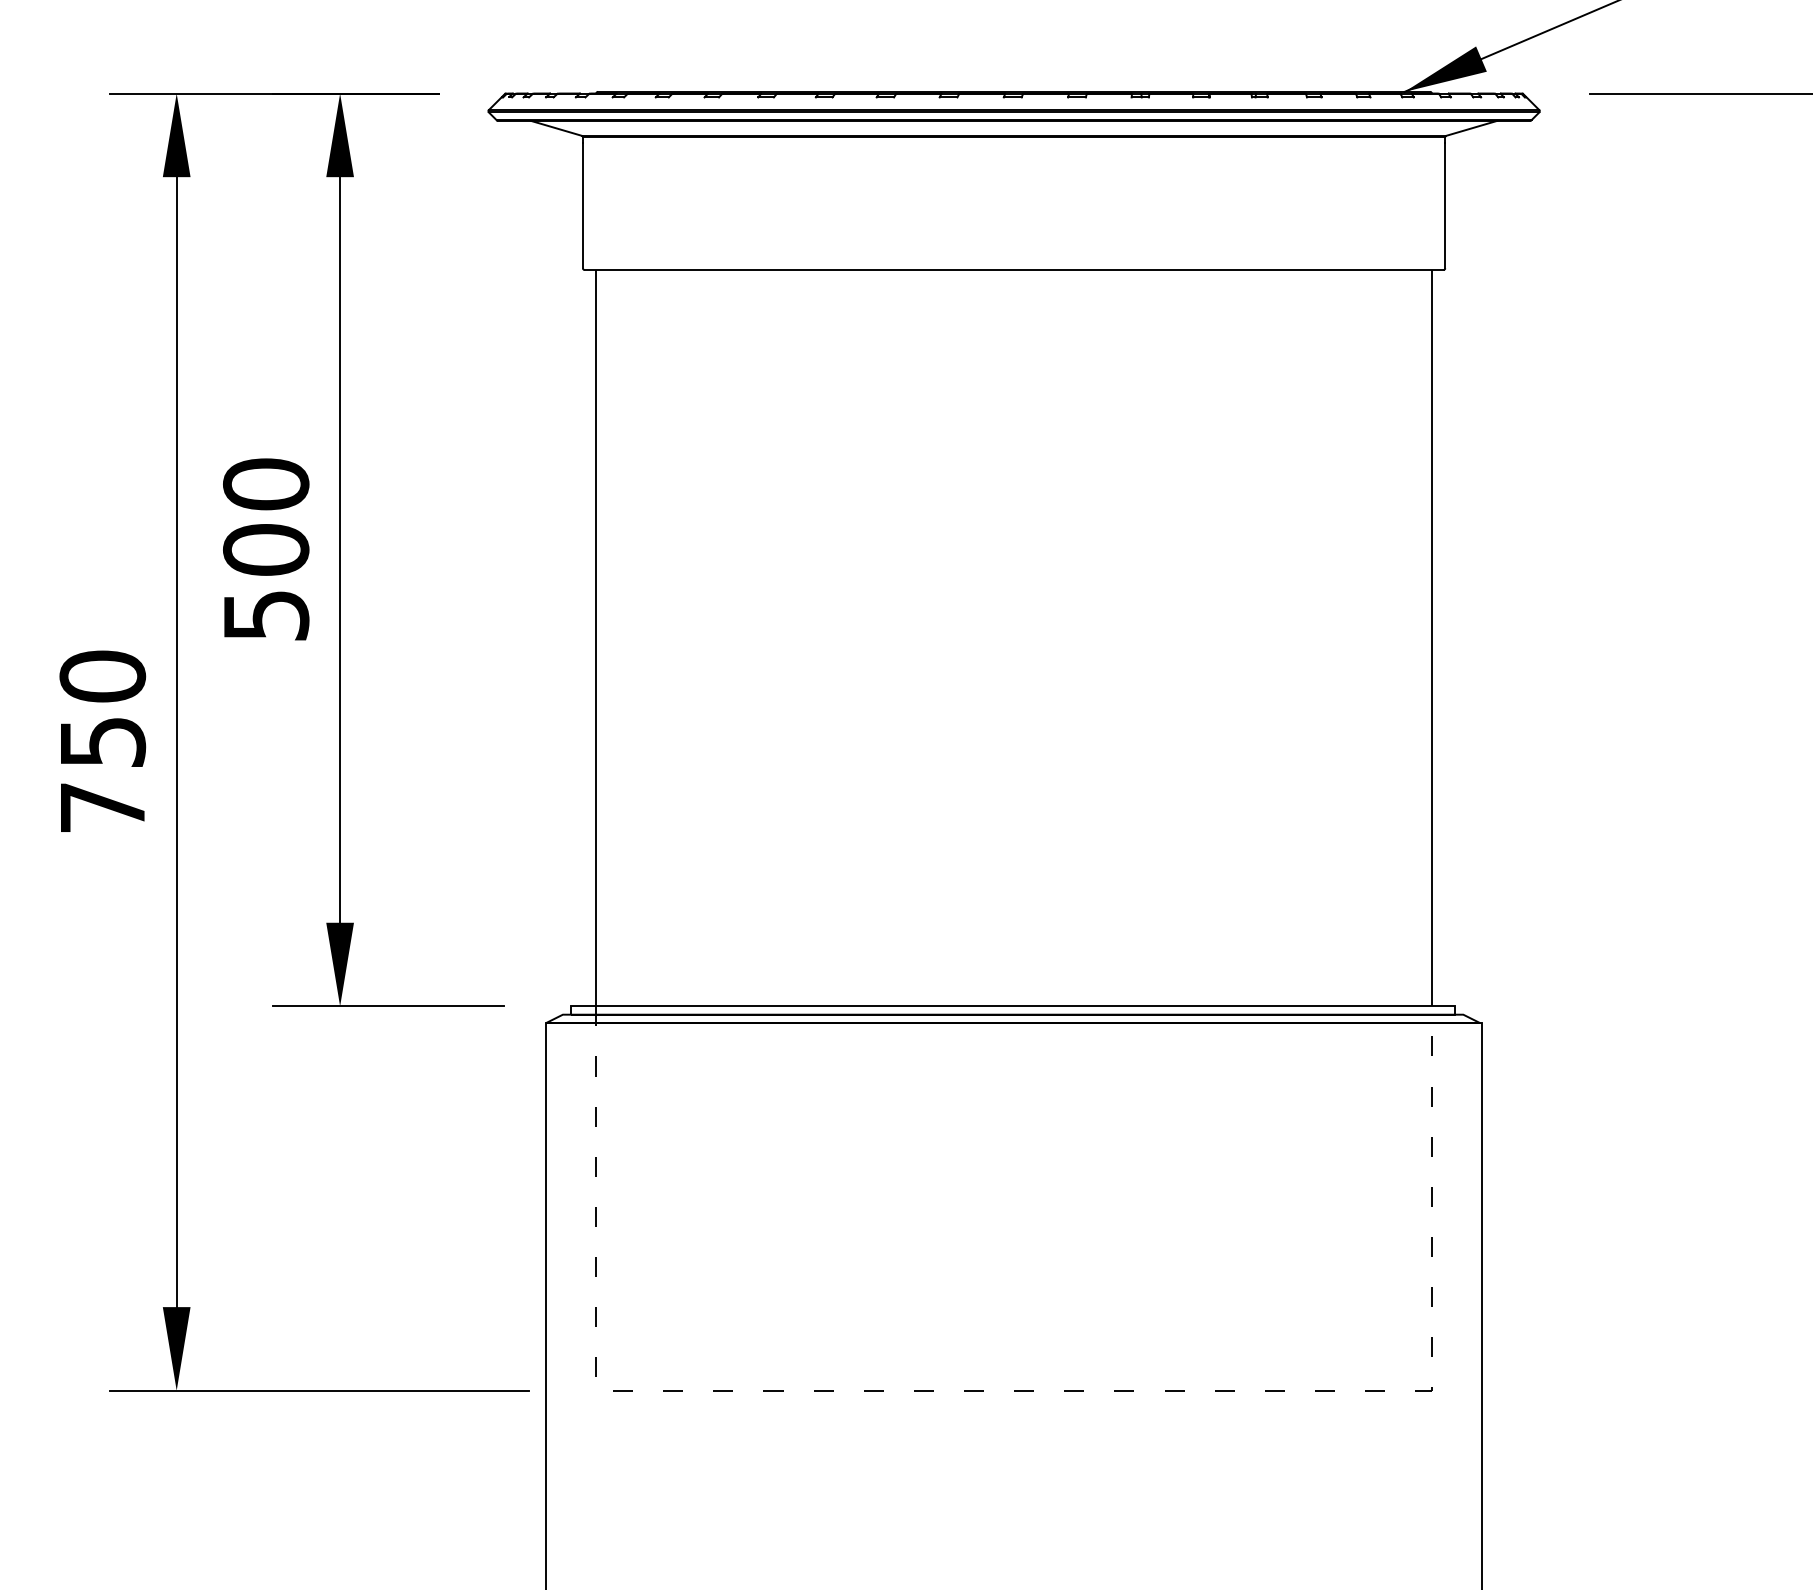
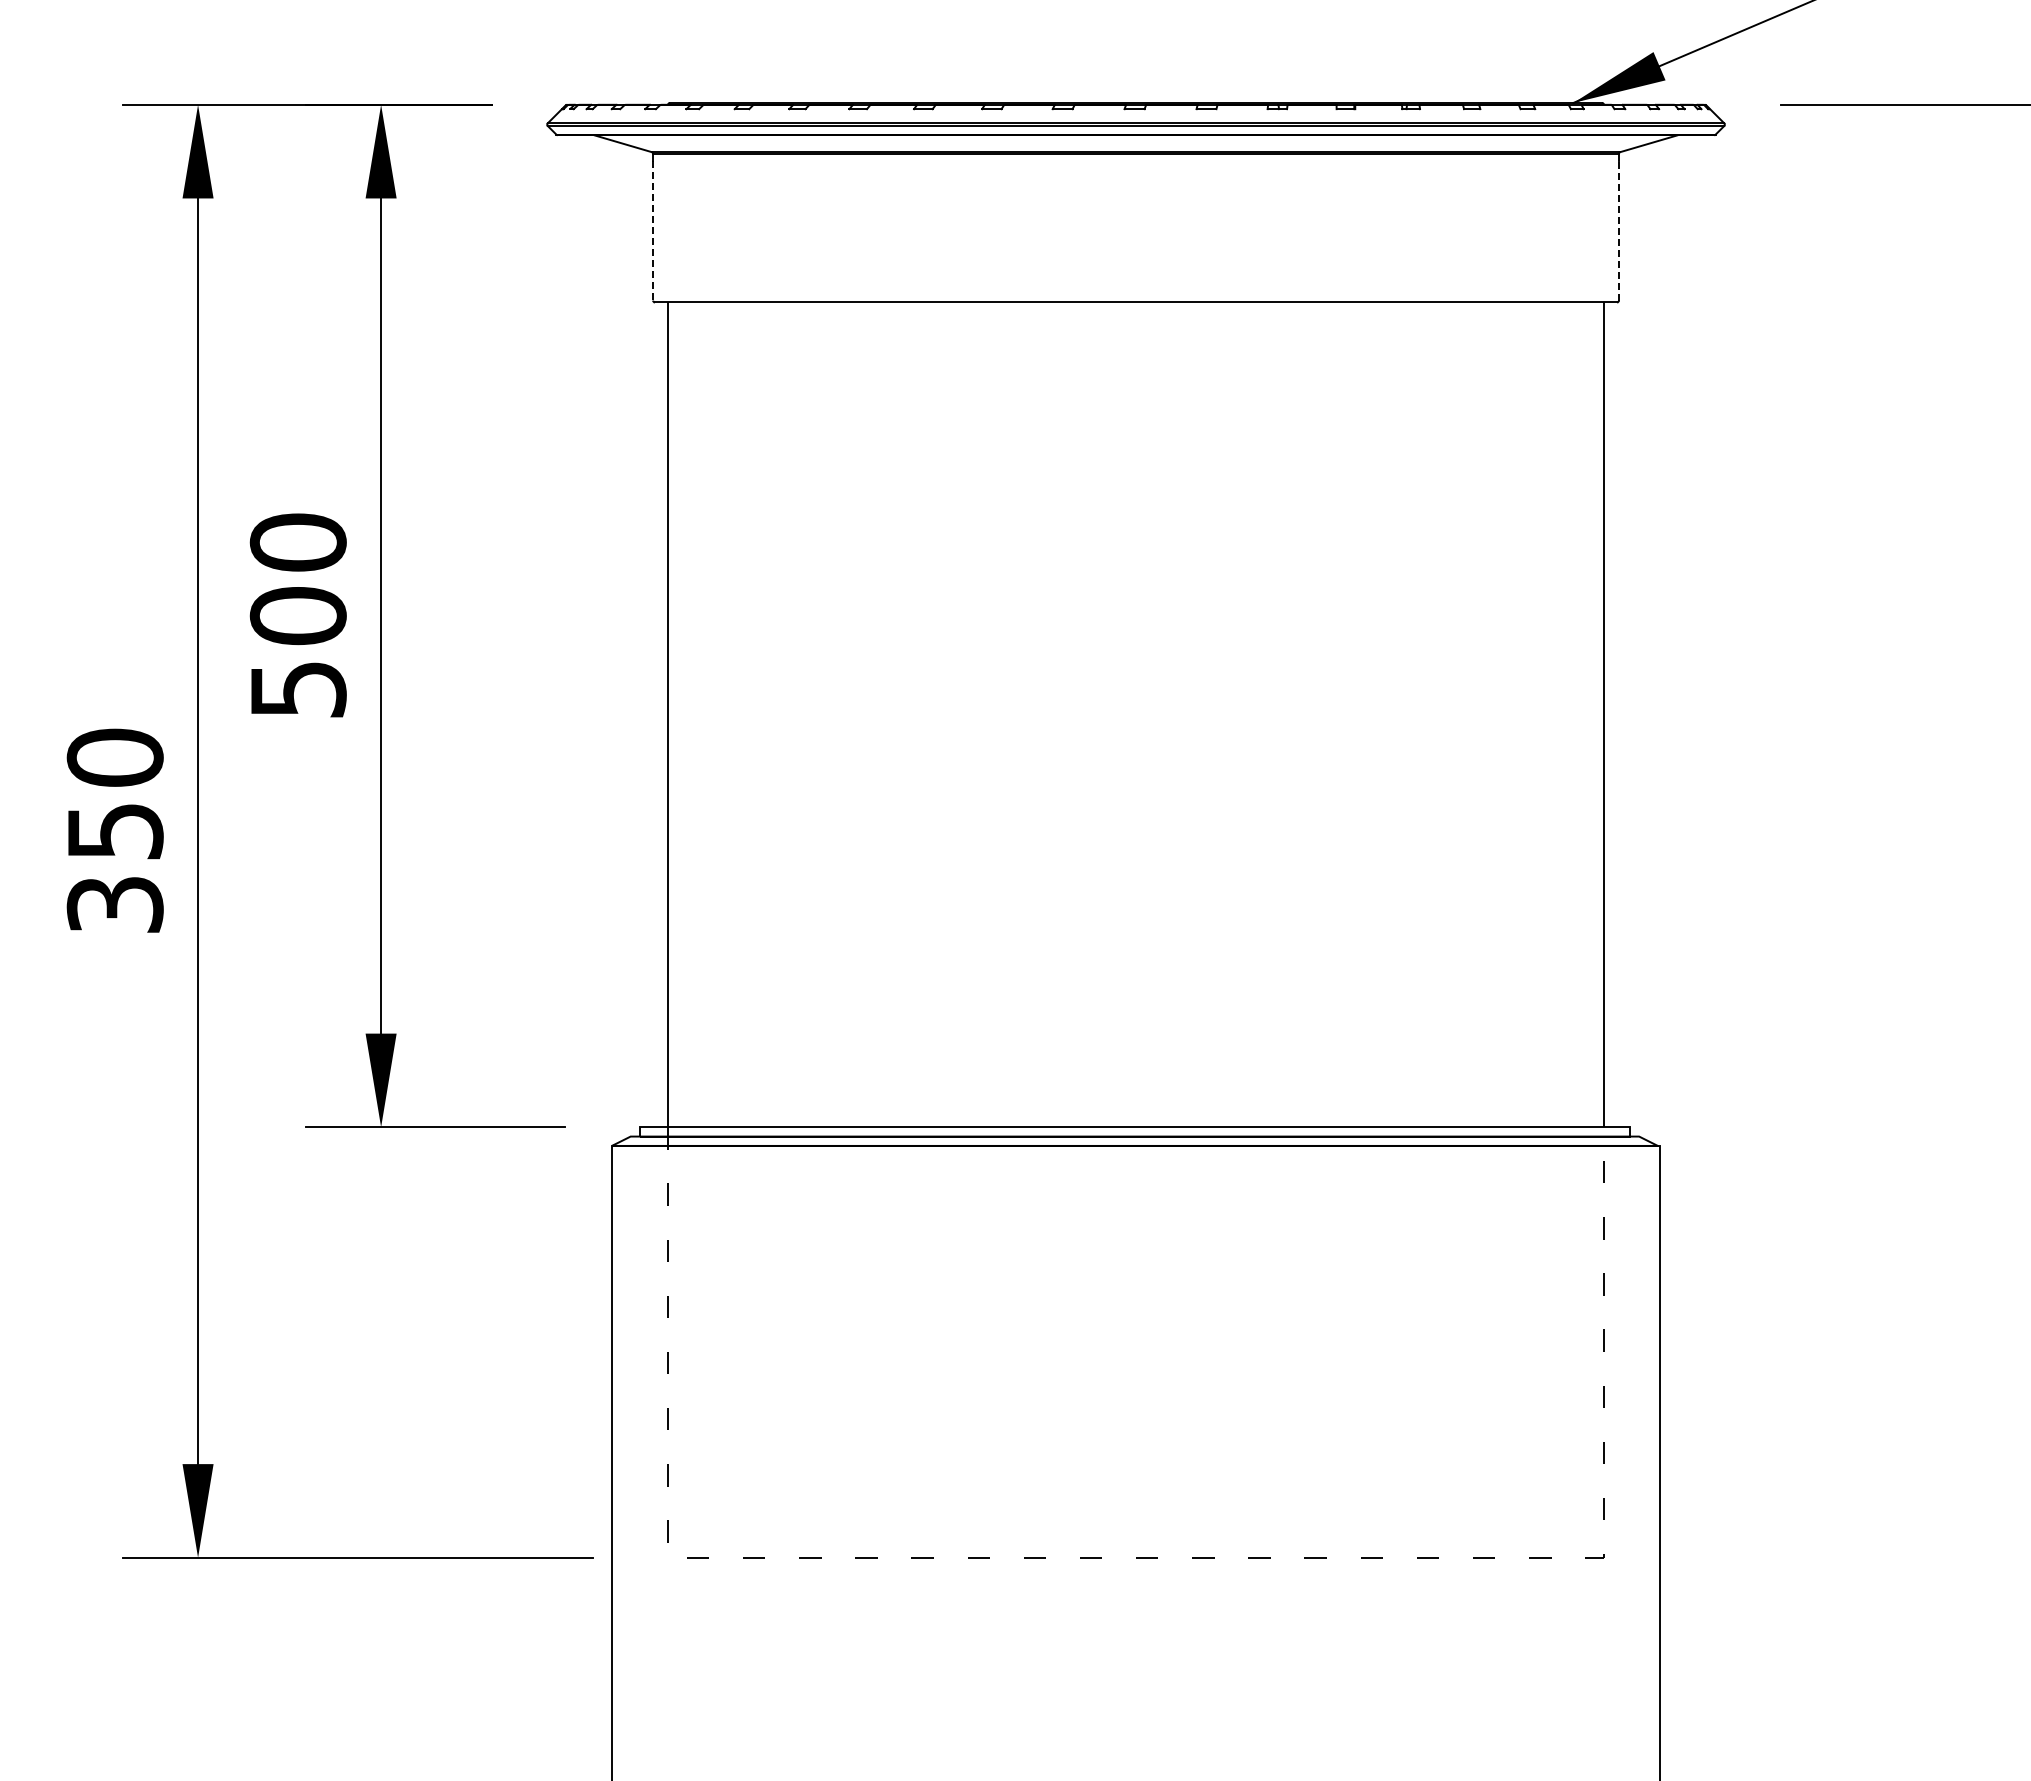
line: (583, 205) -> (653, 230), solid -> dashed
line: (1444, 205) -> (1618, 230), solid -> dashed
text: (102, 807) -> (114, 904), 750 -> 350

